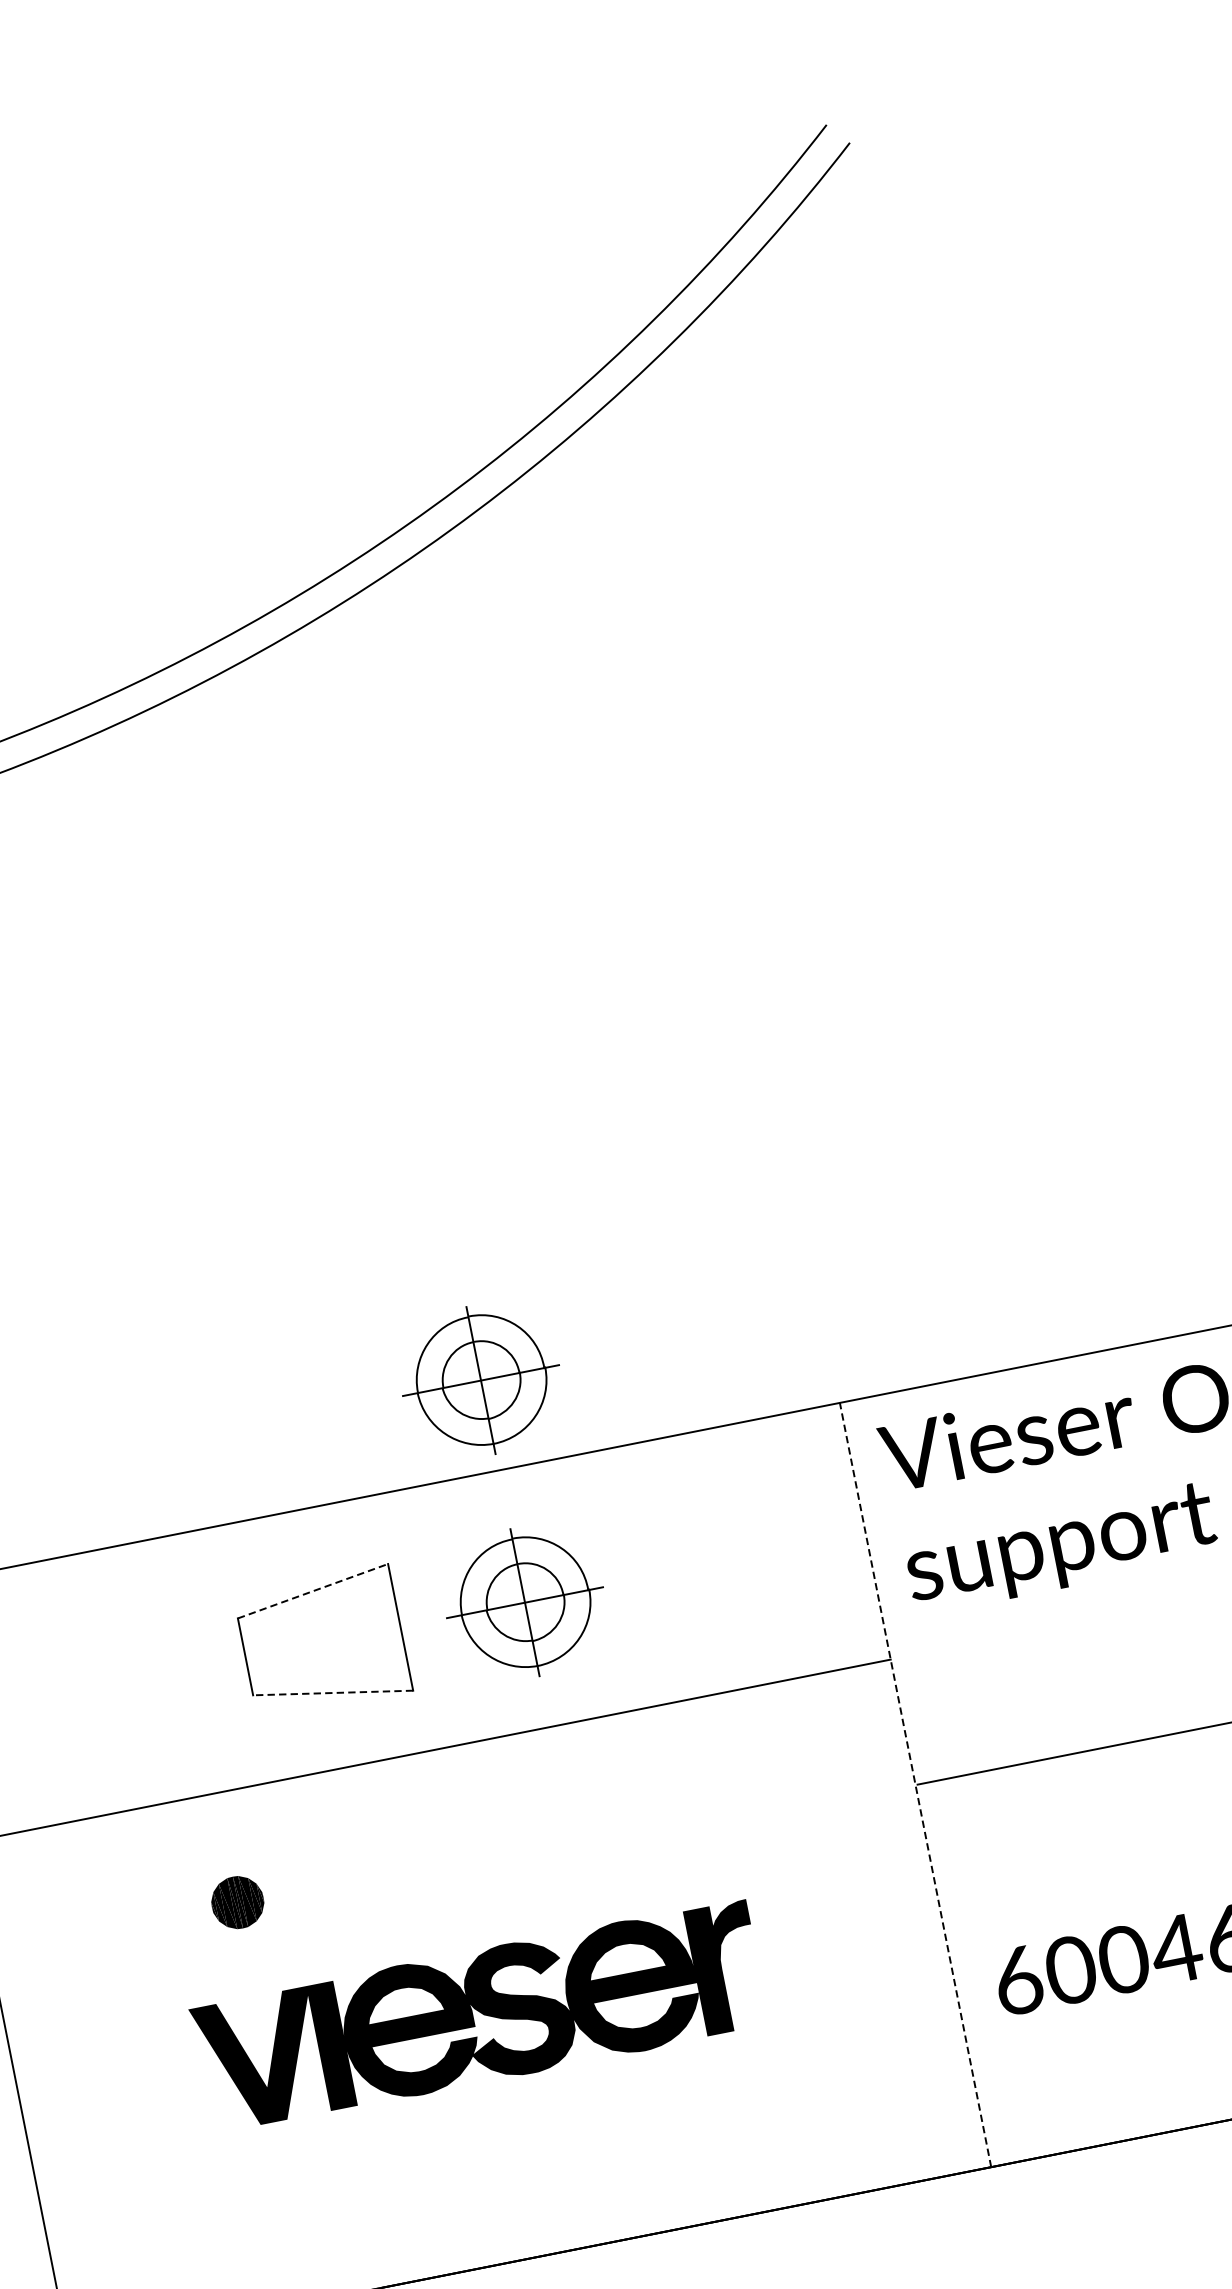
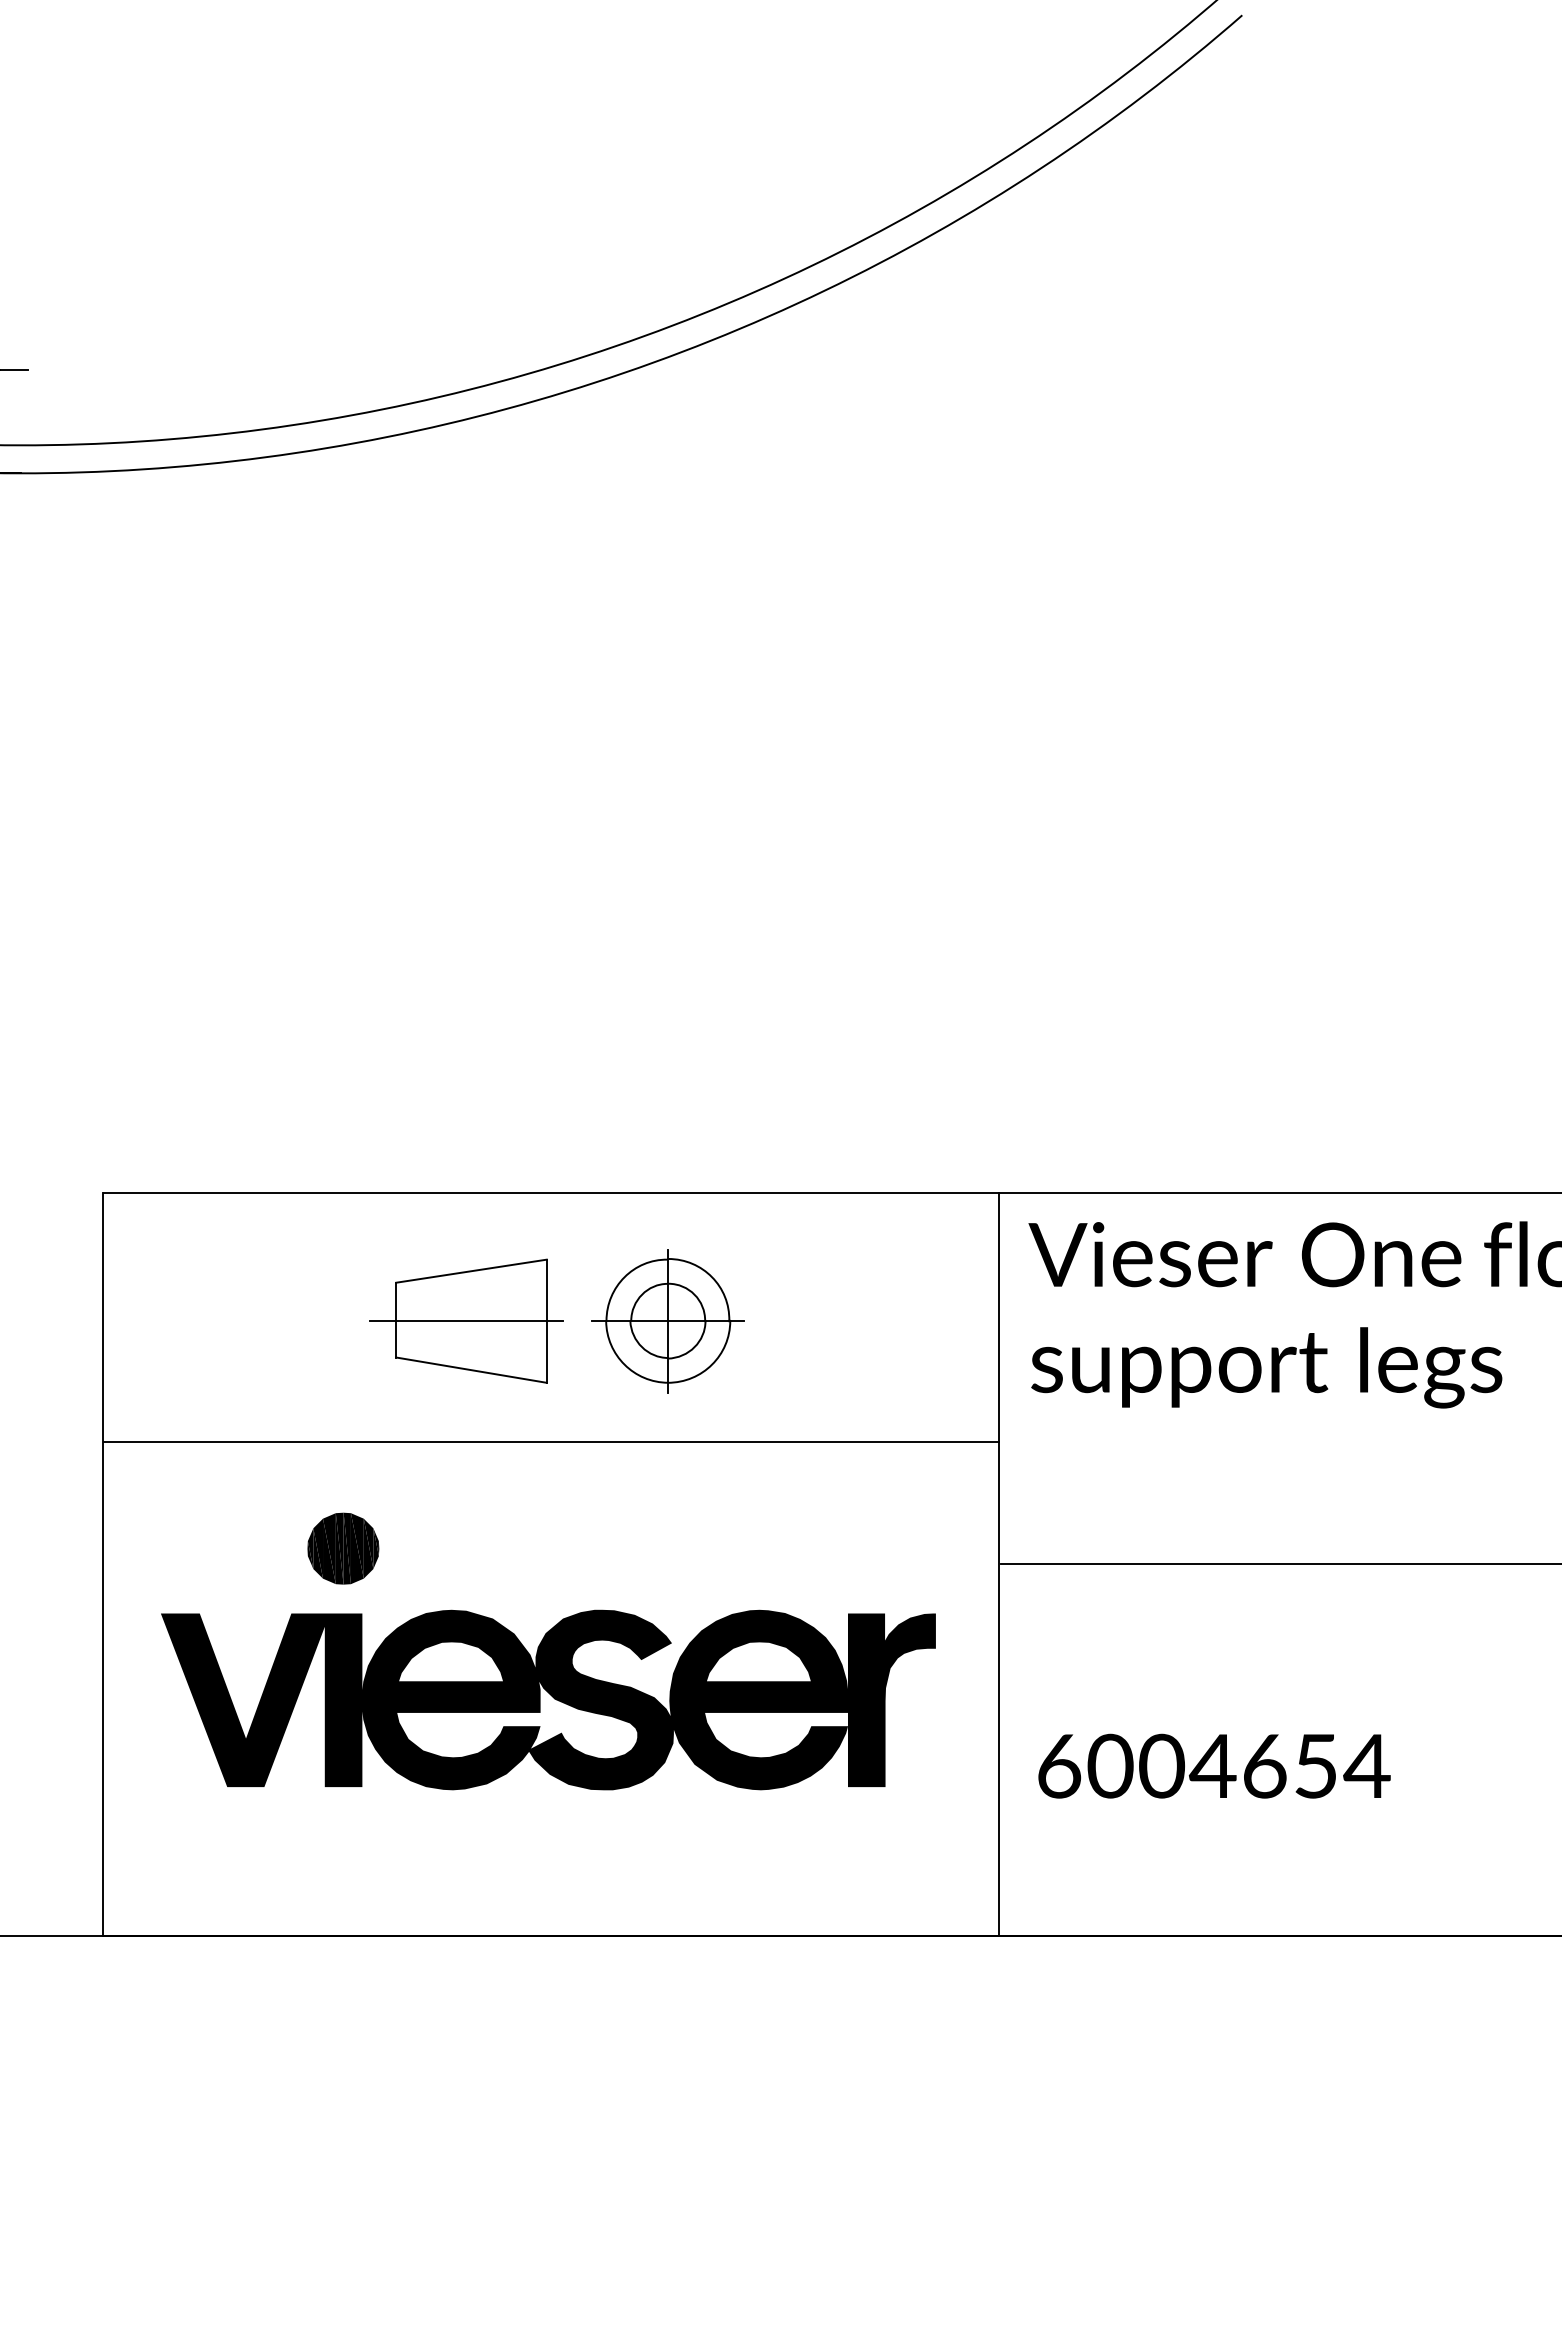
part: (480, 1380) -> (667, 1105), removed
line: (313, 1591) -> (471, 1271), dashed -> solid
line: (318, 1643) -> (466, 1321), added
line: (332, 1693) -> (470, 1370), dashed -> solid
line: (915, 1785) -> (999, 1564), dashed -> solid
part: (237, 1902) -> (343, 1548), size x1.43
part: (479, 2015) -> (548, 1699), size x1.43

